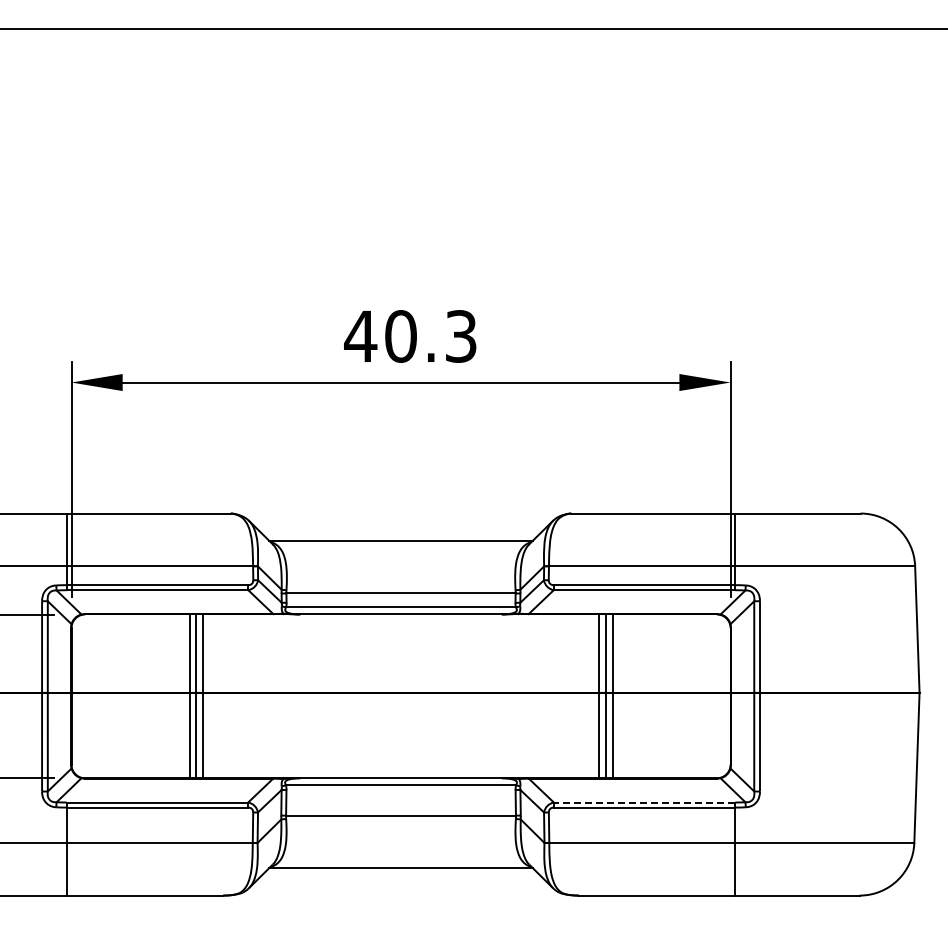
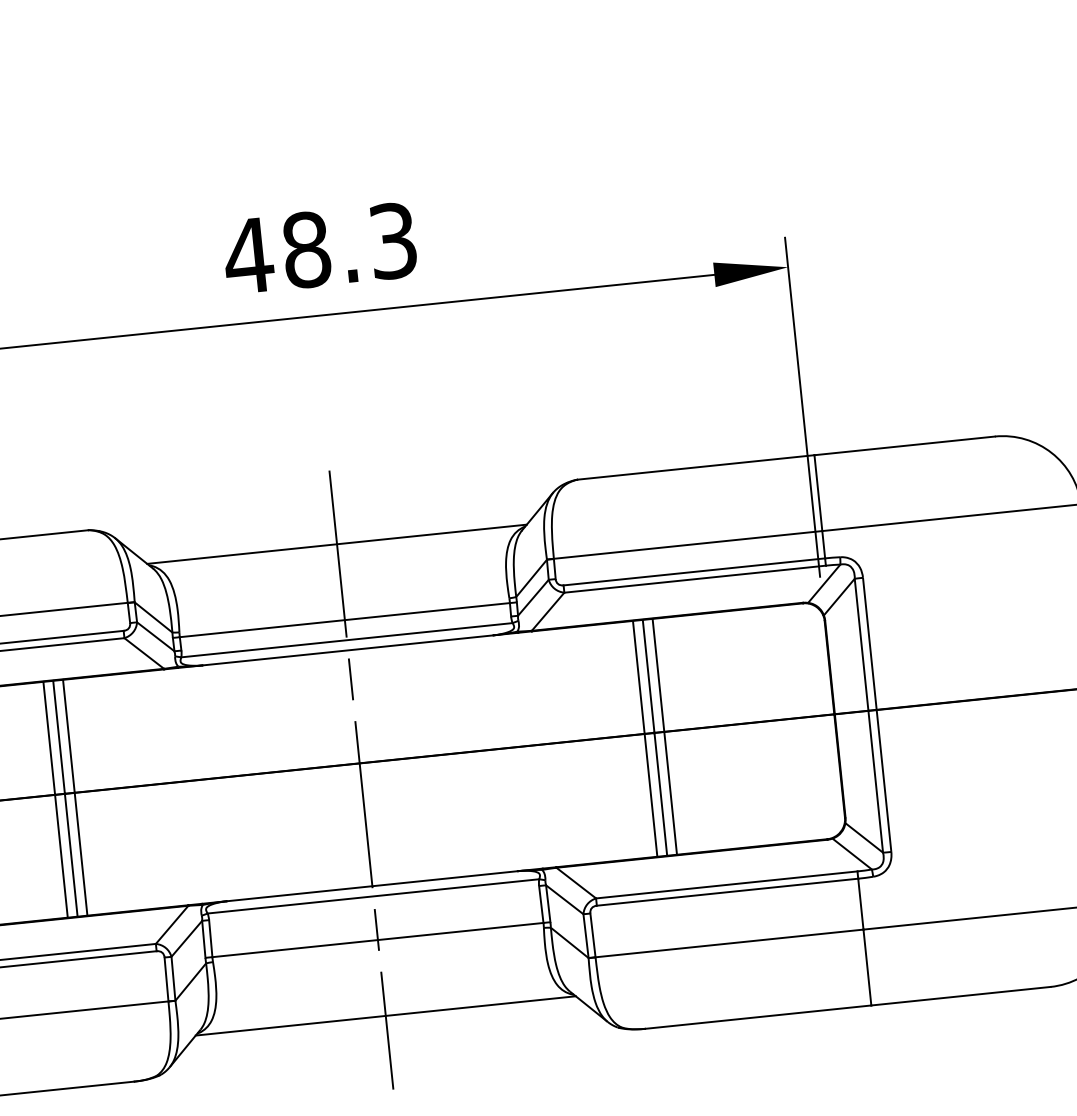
text: (400, 336) -> (305, 250), 40.3 -> 48.3
line: (401, 704) -> (362, 779), added
line: (644, 802) -> (726, 884), dashed -> solid

